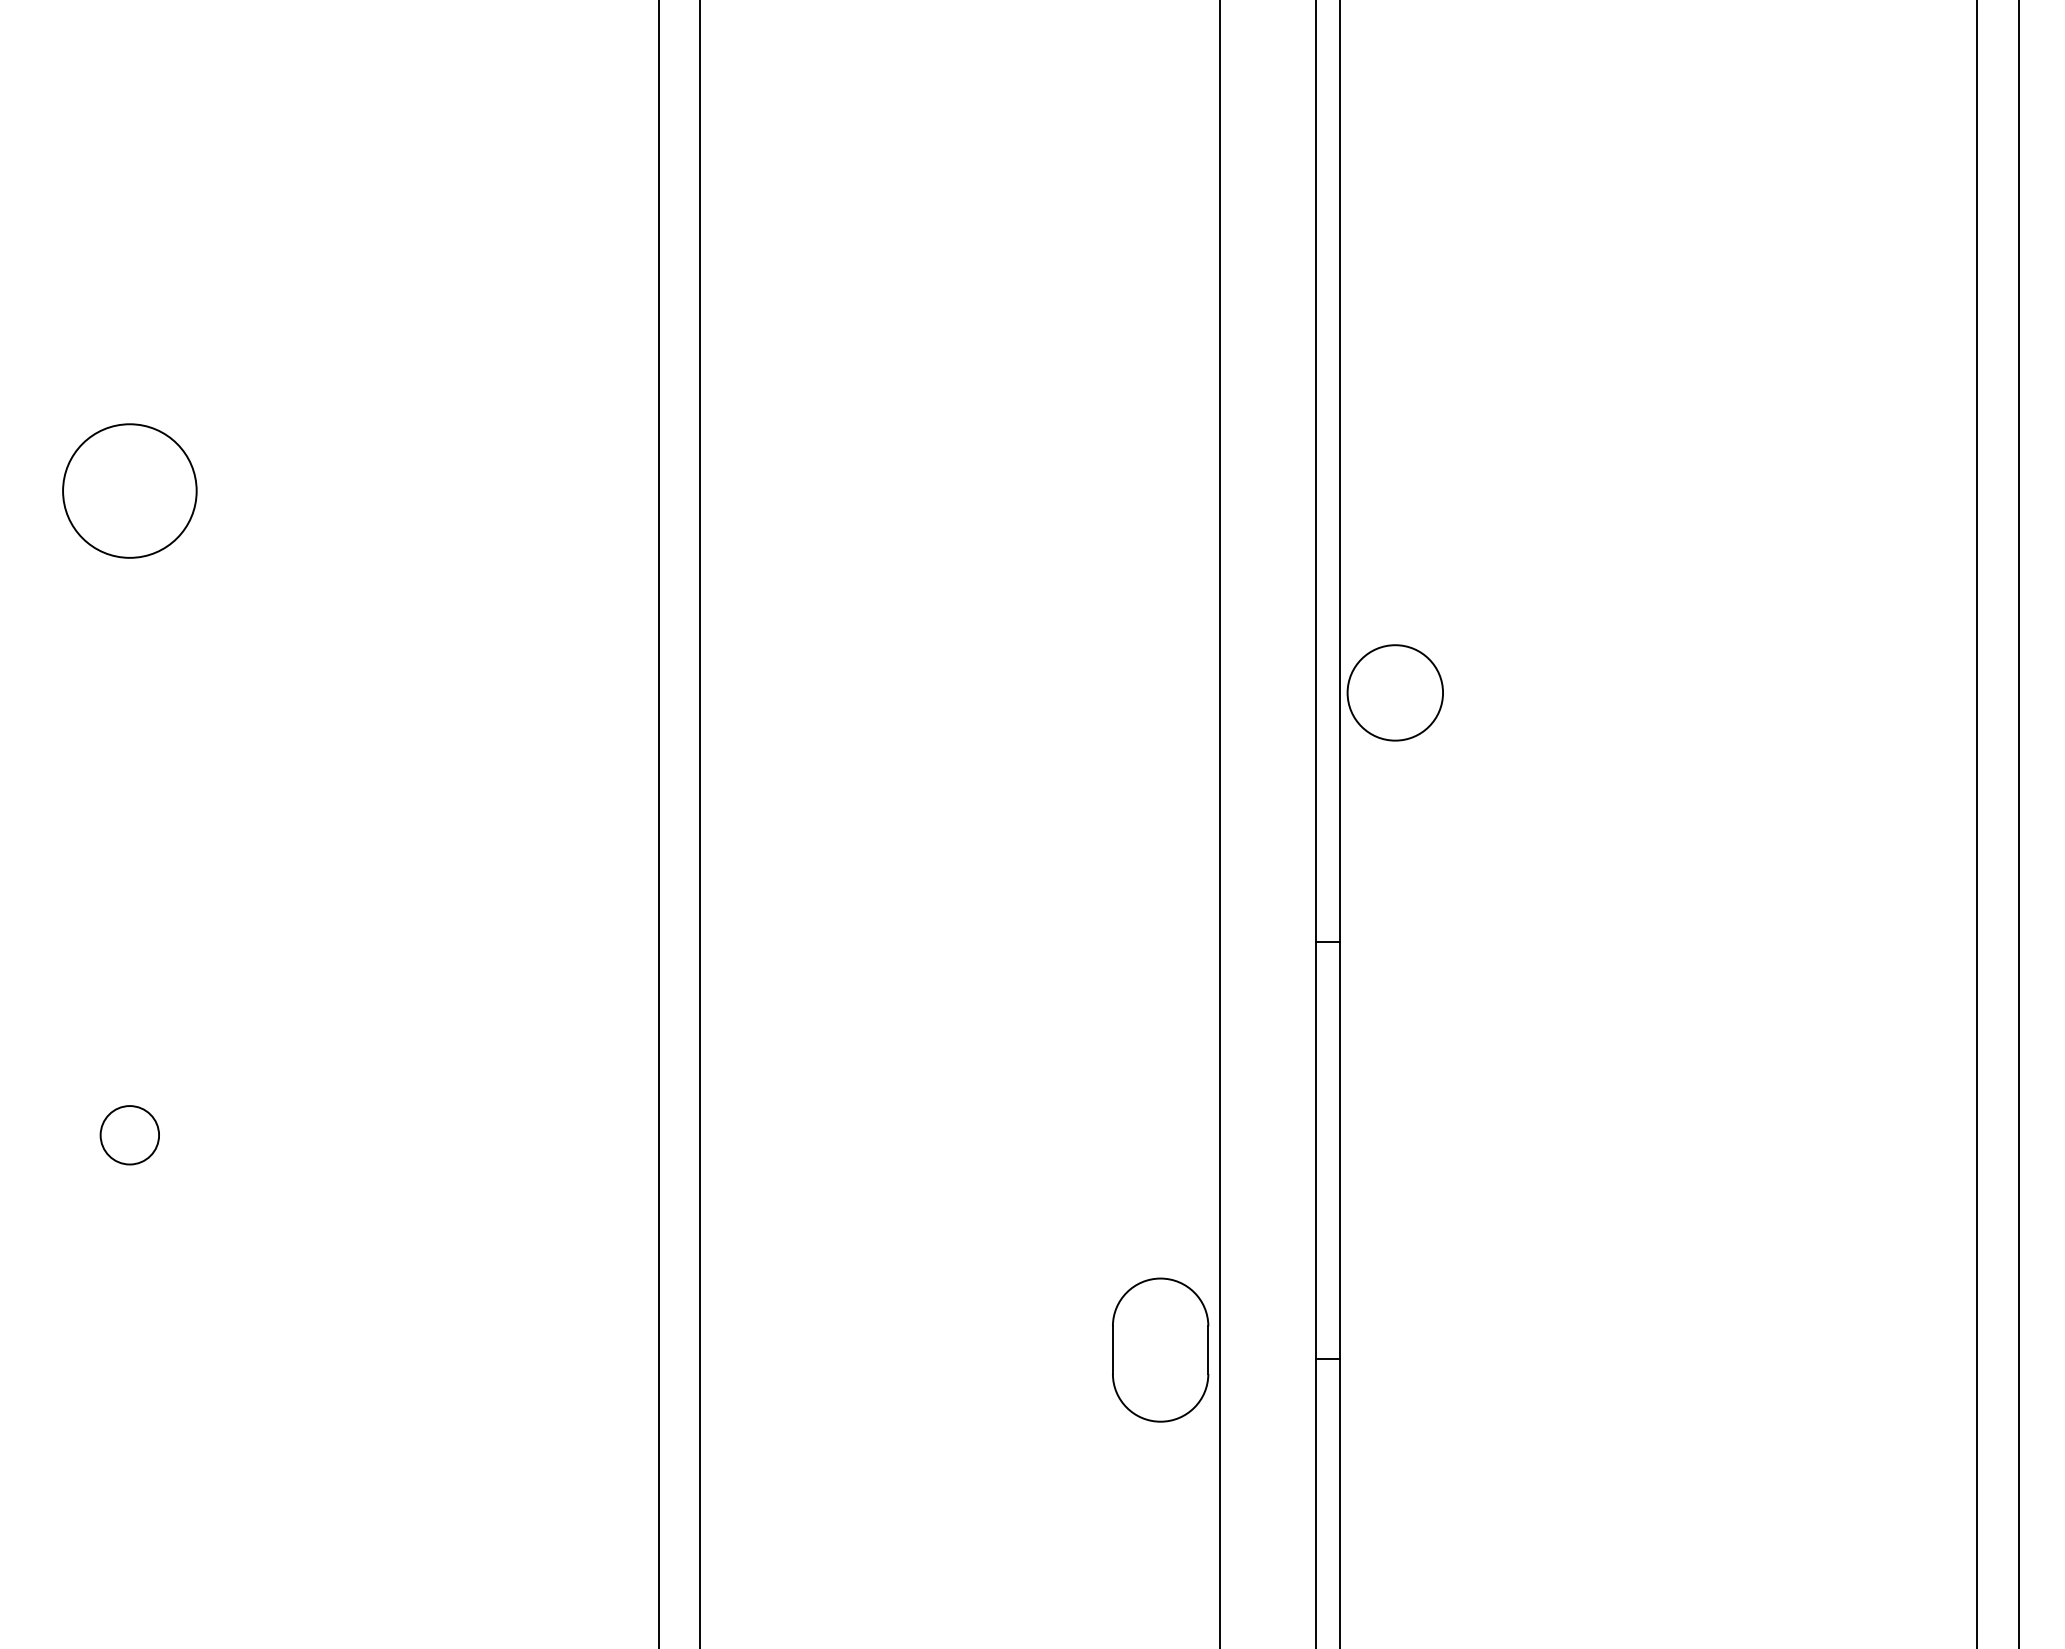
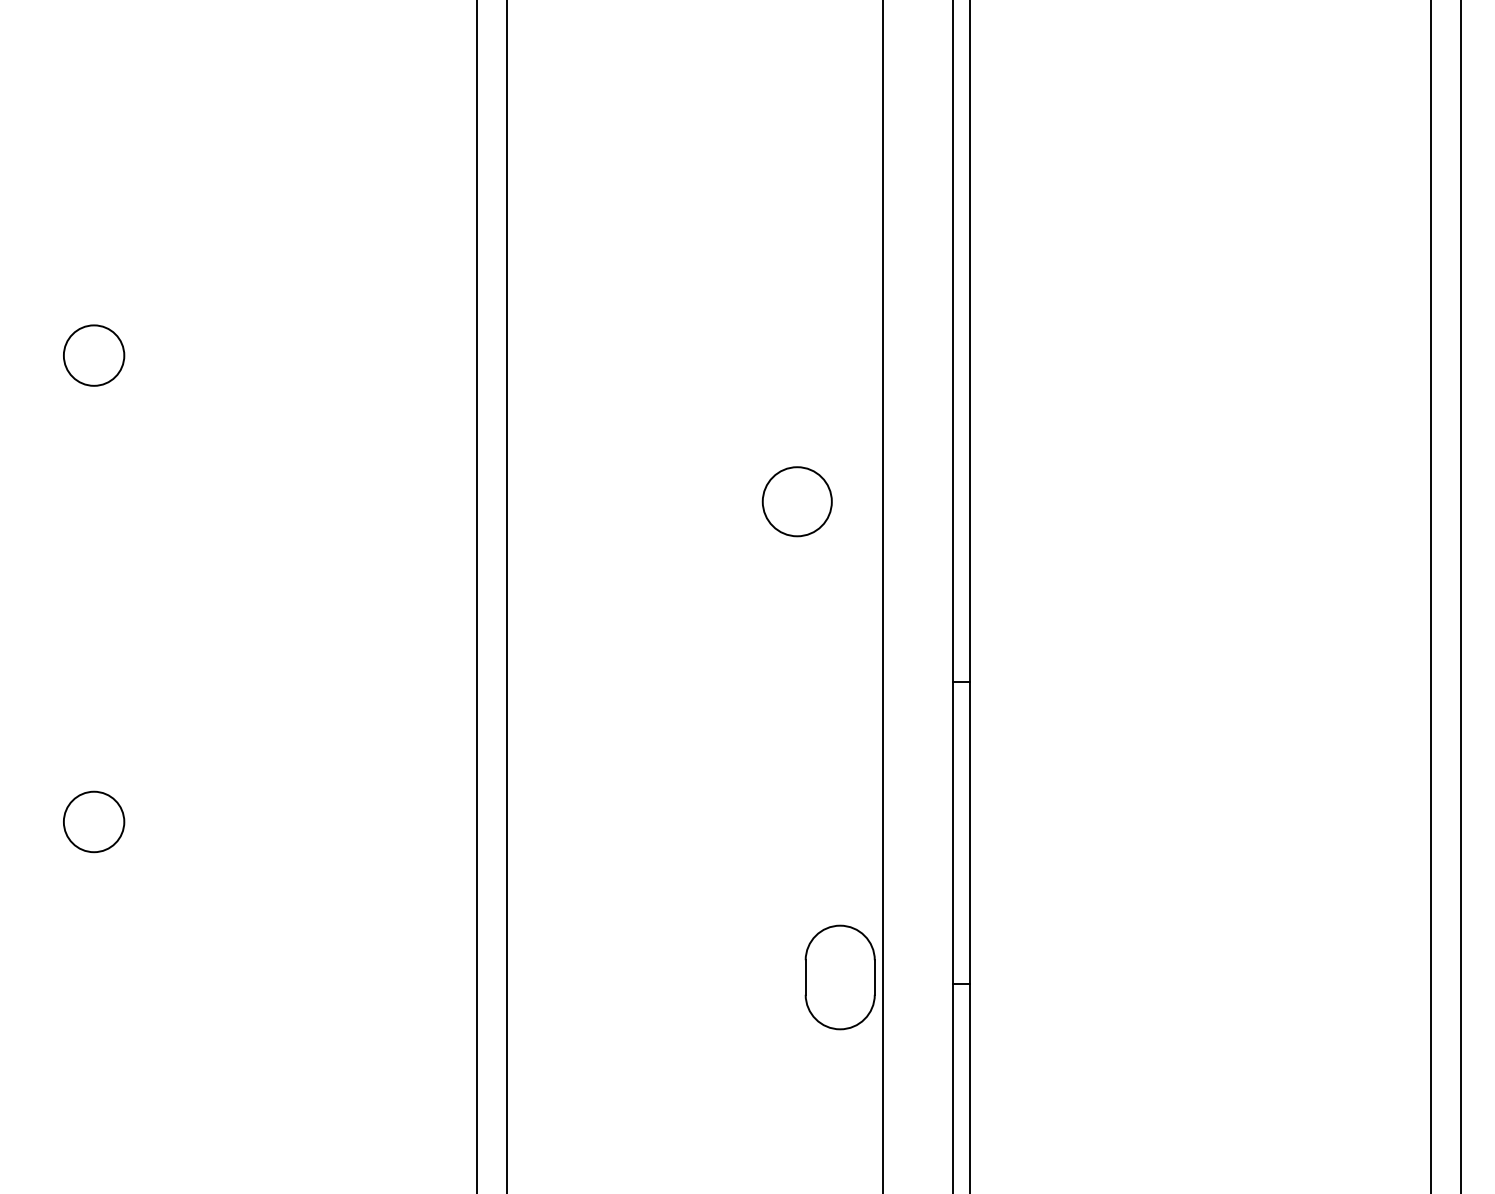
circle: (129, 490) -> (93, 355), size x0.62
circle: (1394, 692) -> (796, 501), moved
circle: (129, 1135) -> (93, 822), size x1.43

